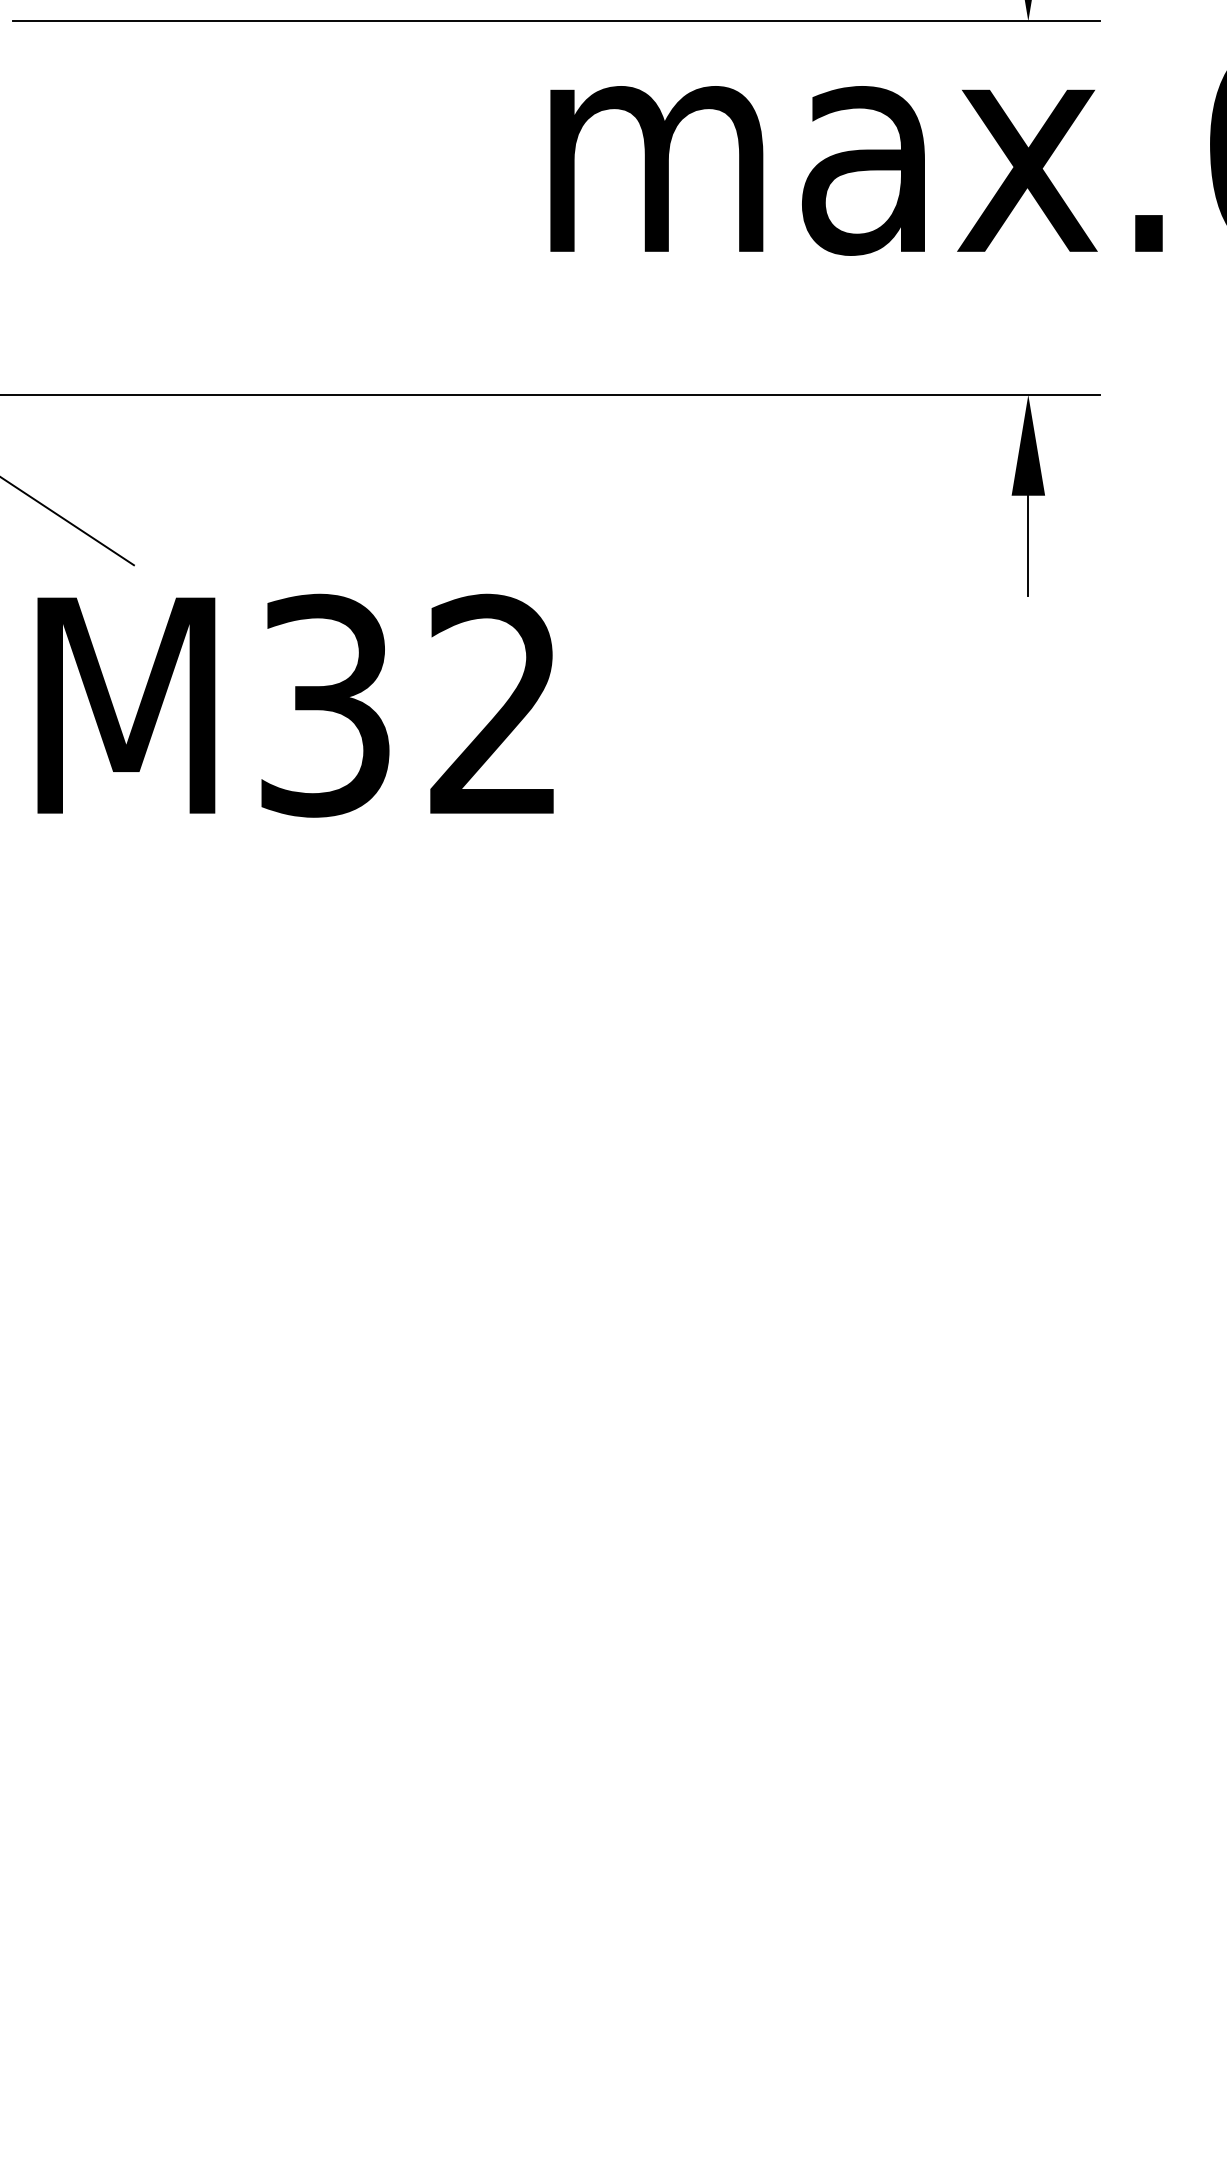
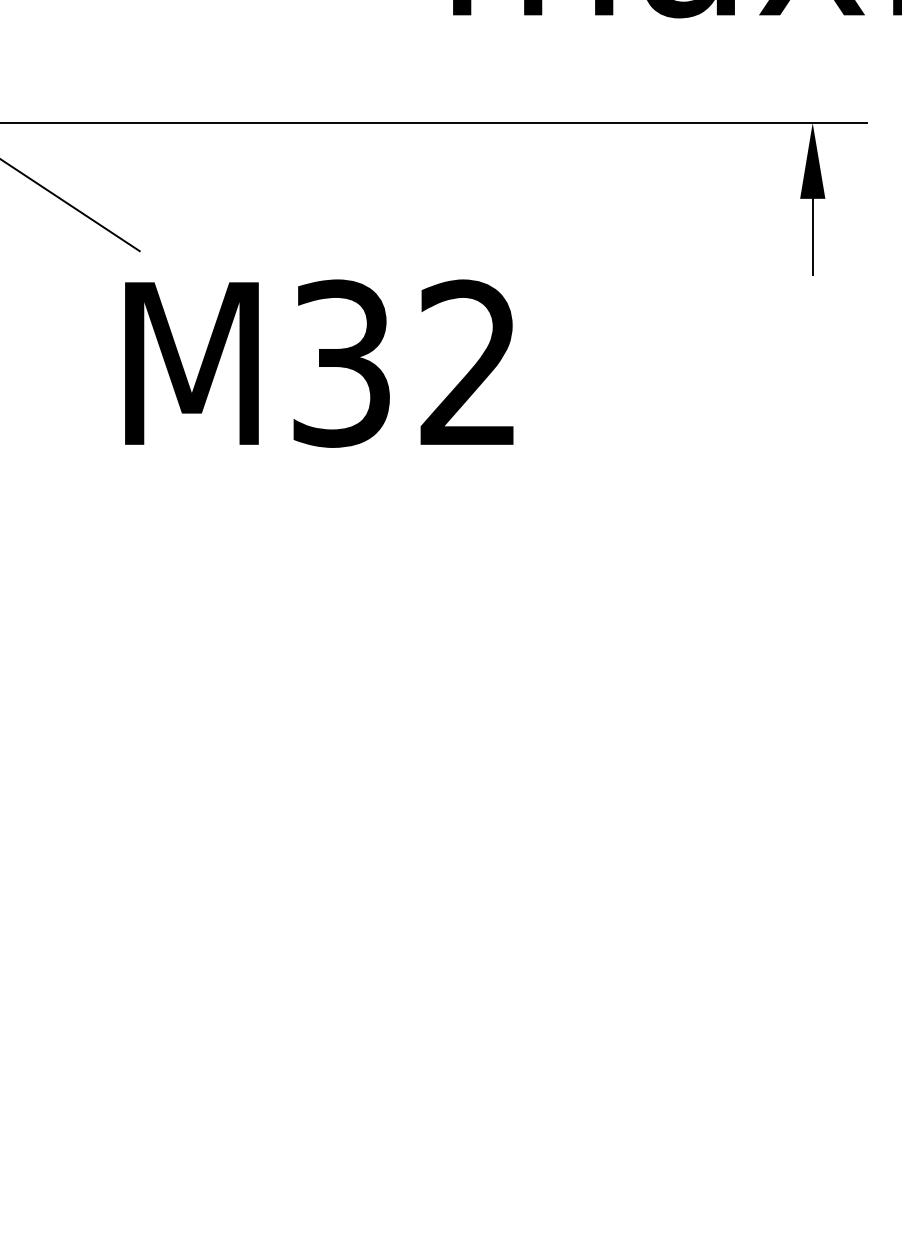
text: (295, 705) -> (319, 363), moved

